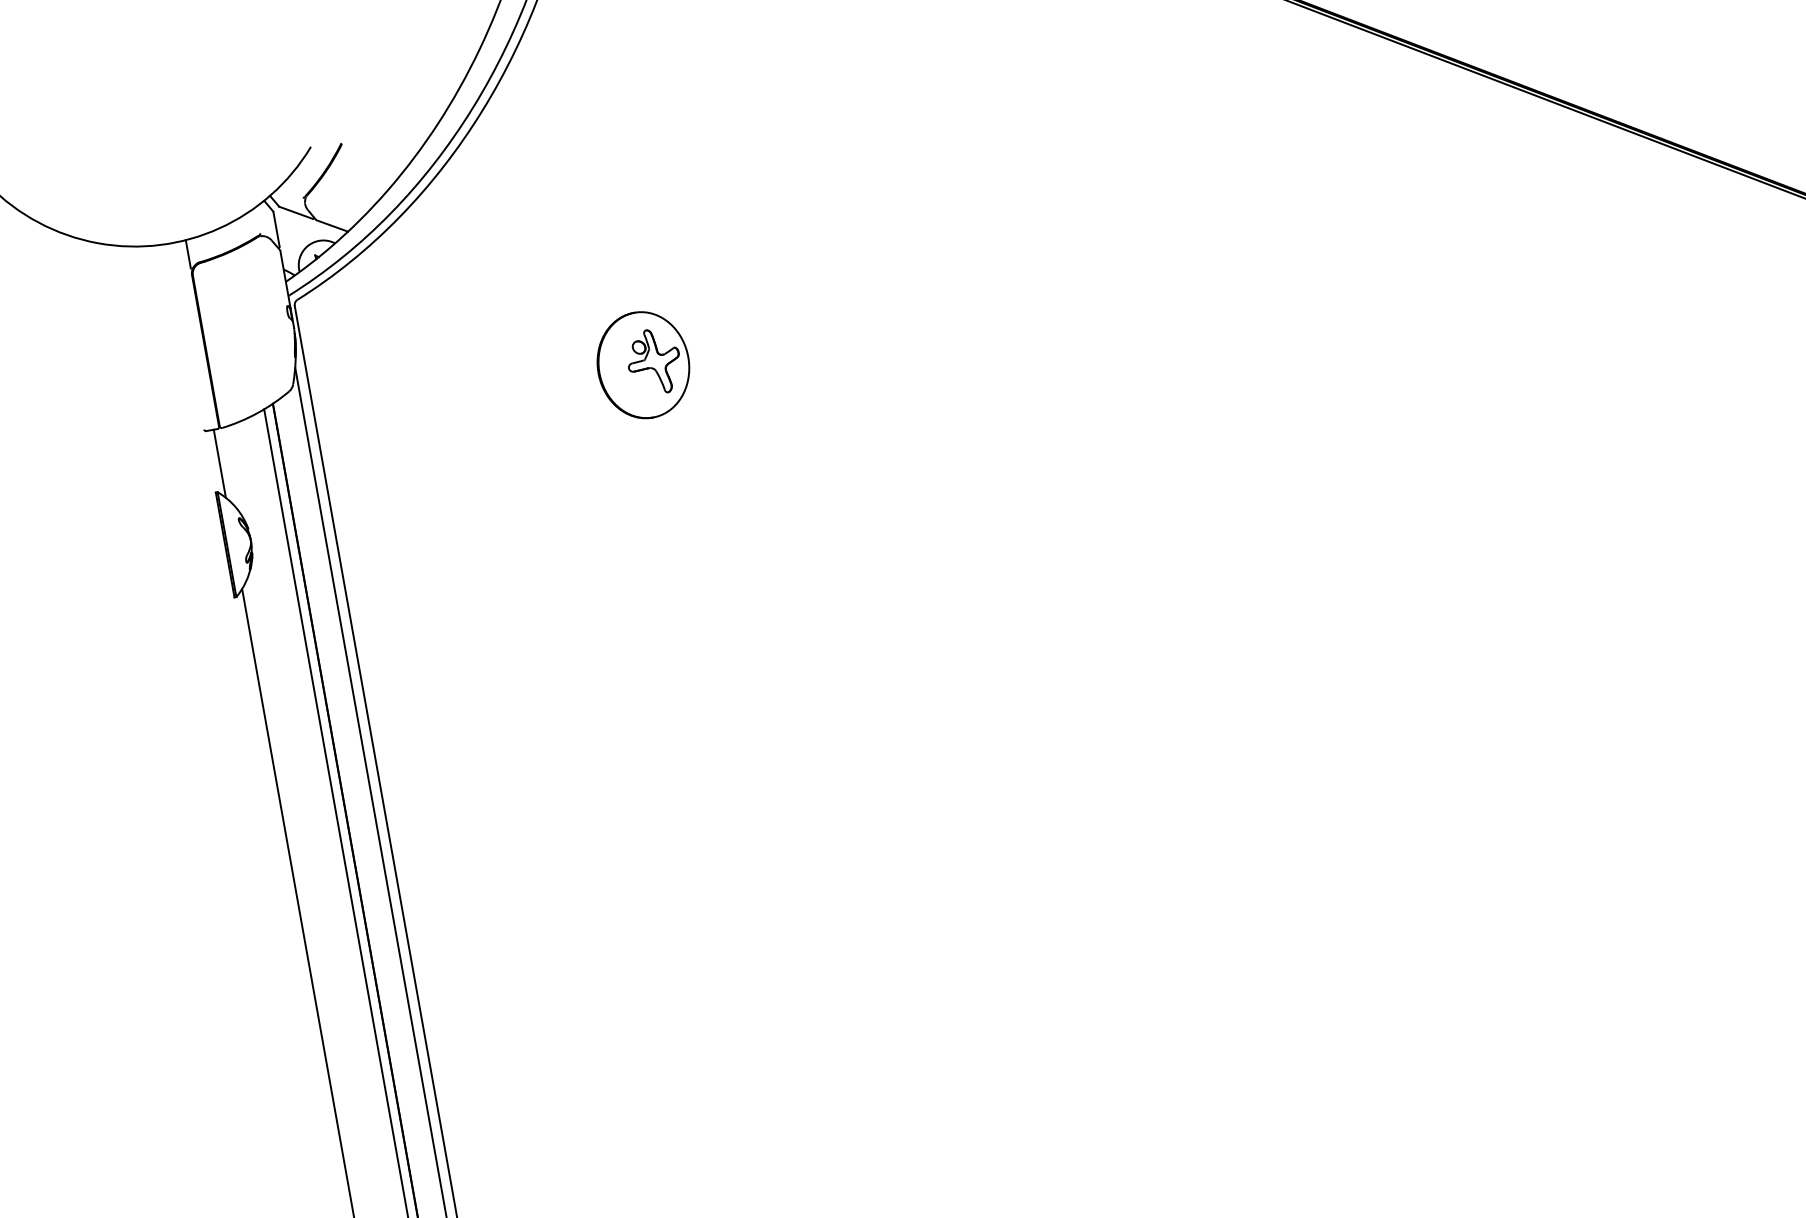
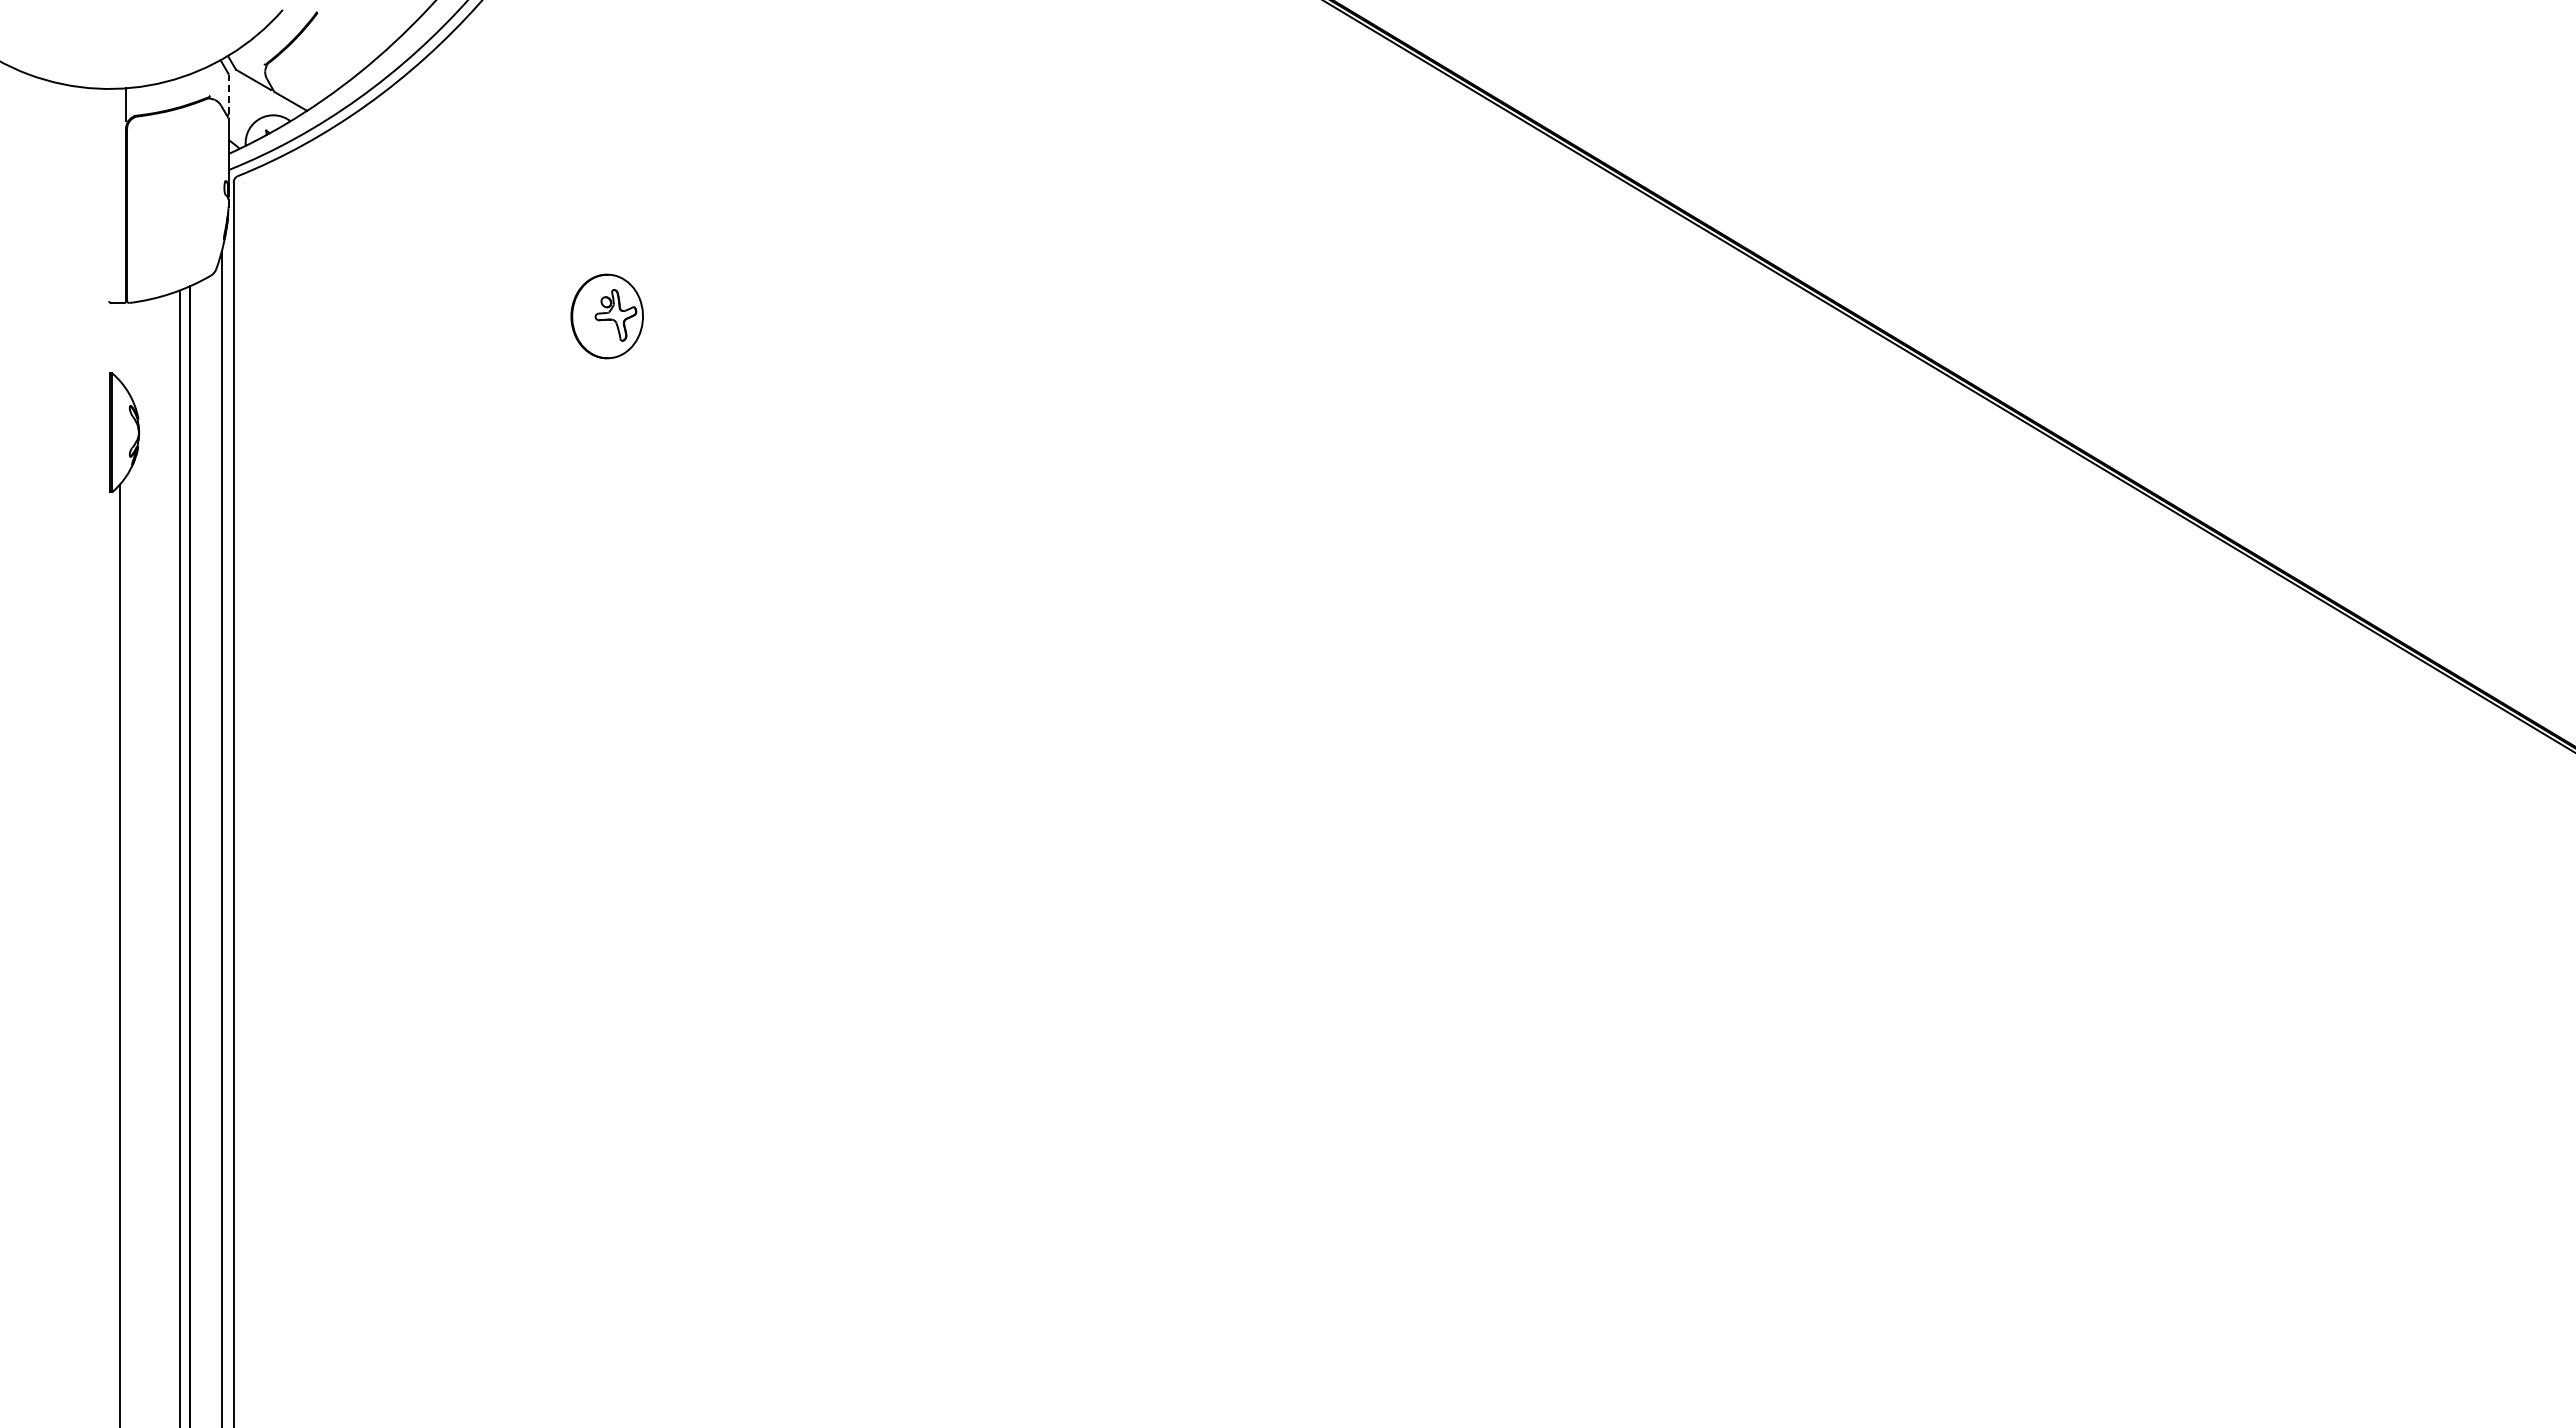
line: (276, 229) -> (228, 94), solid -> dashed
part: (643, 365) -> (607, 316), size x0.7
line: (219, 463) -> (119, 341), removed

